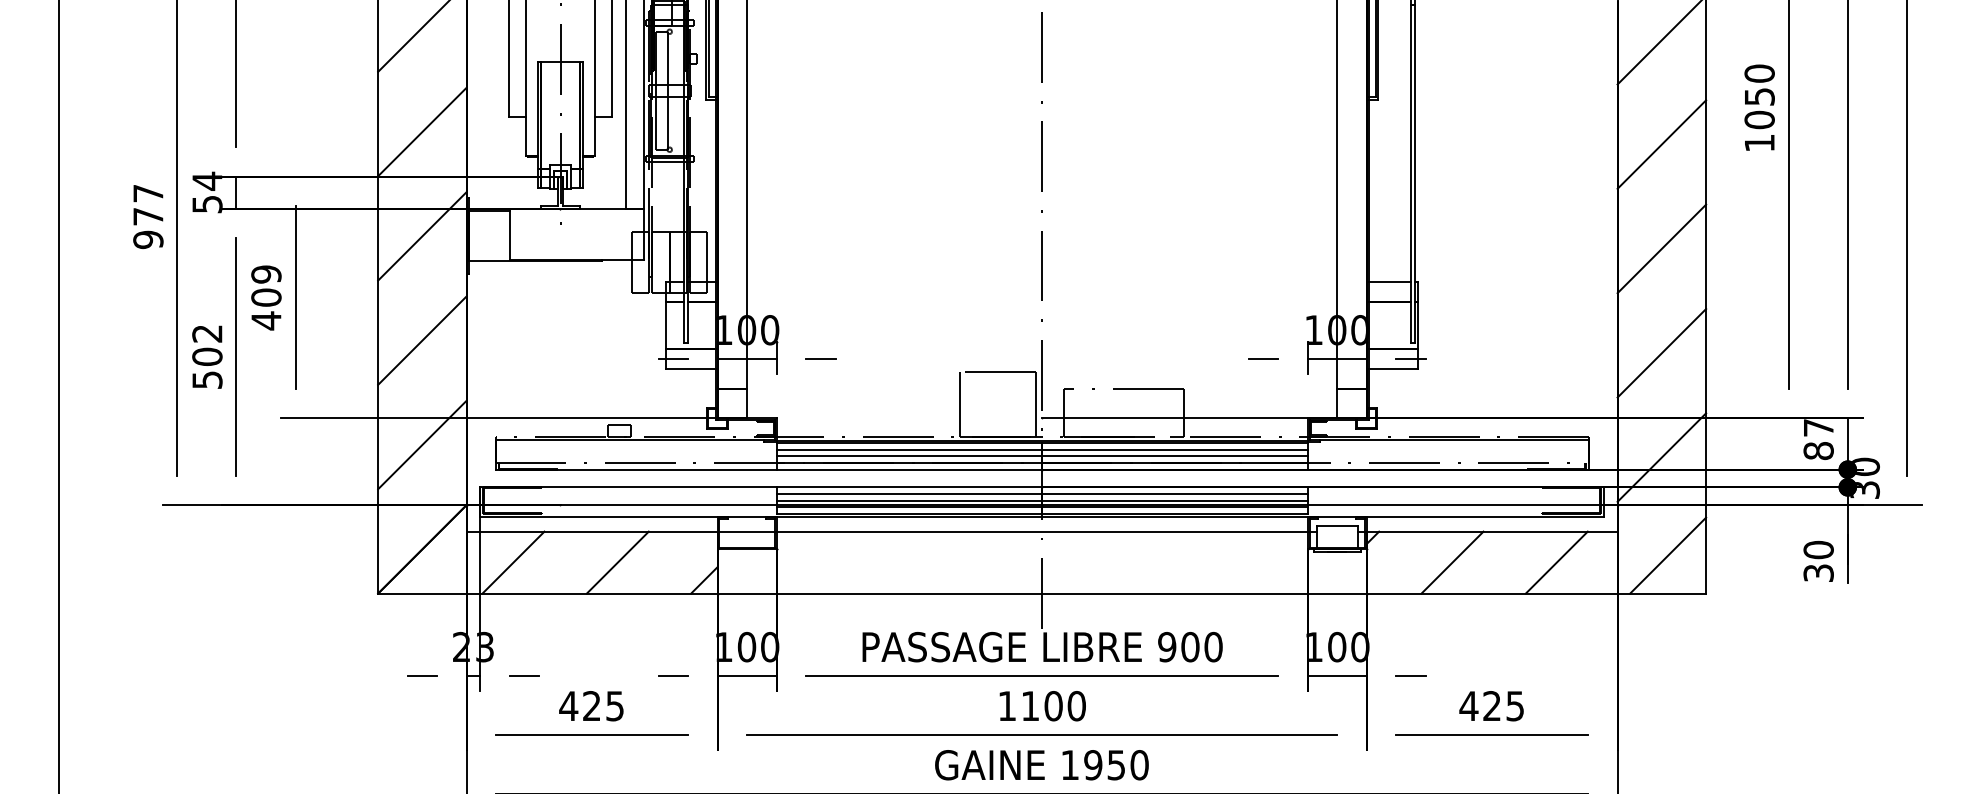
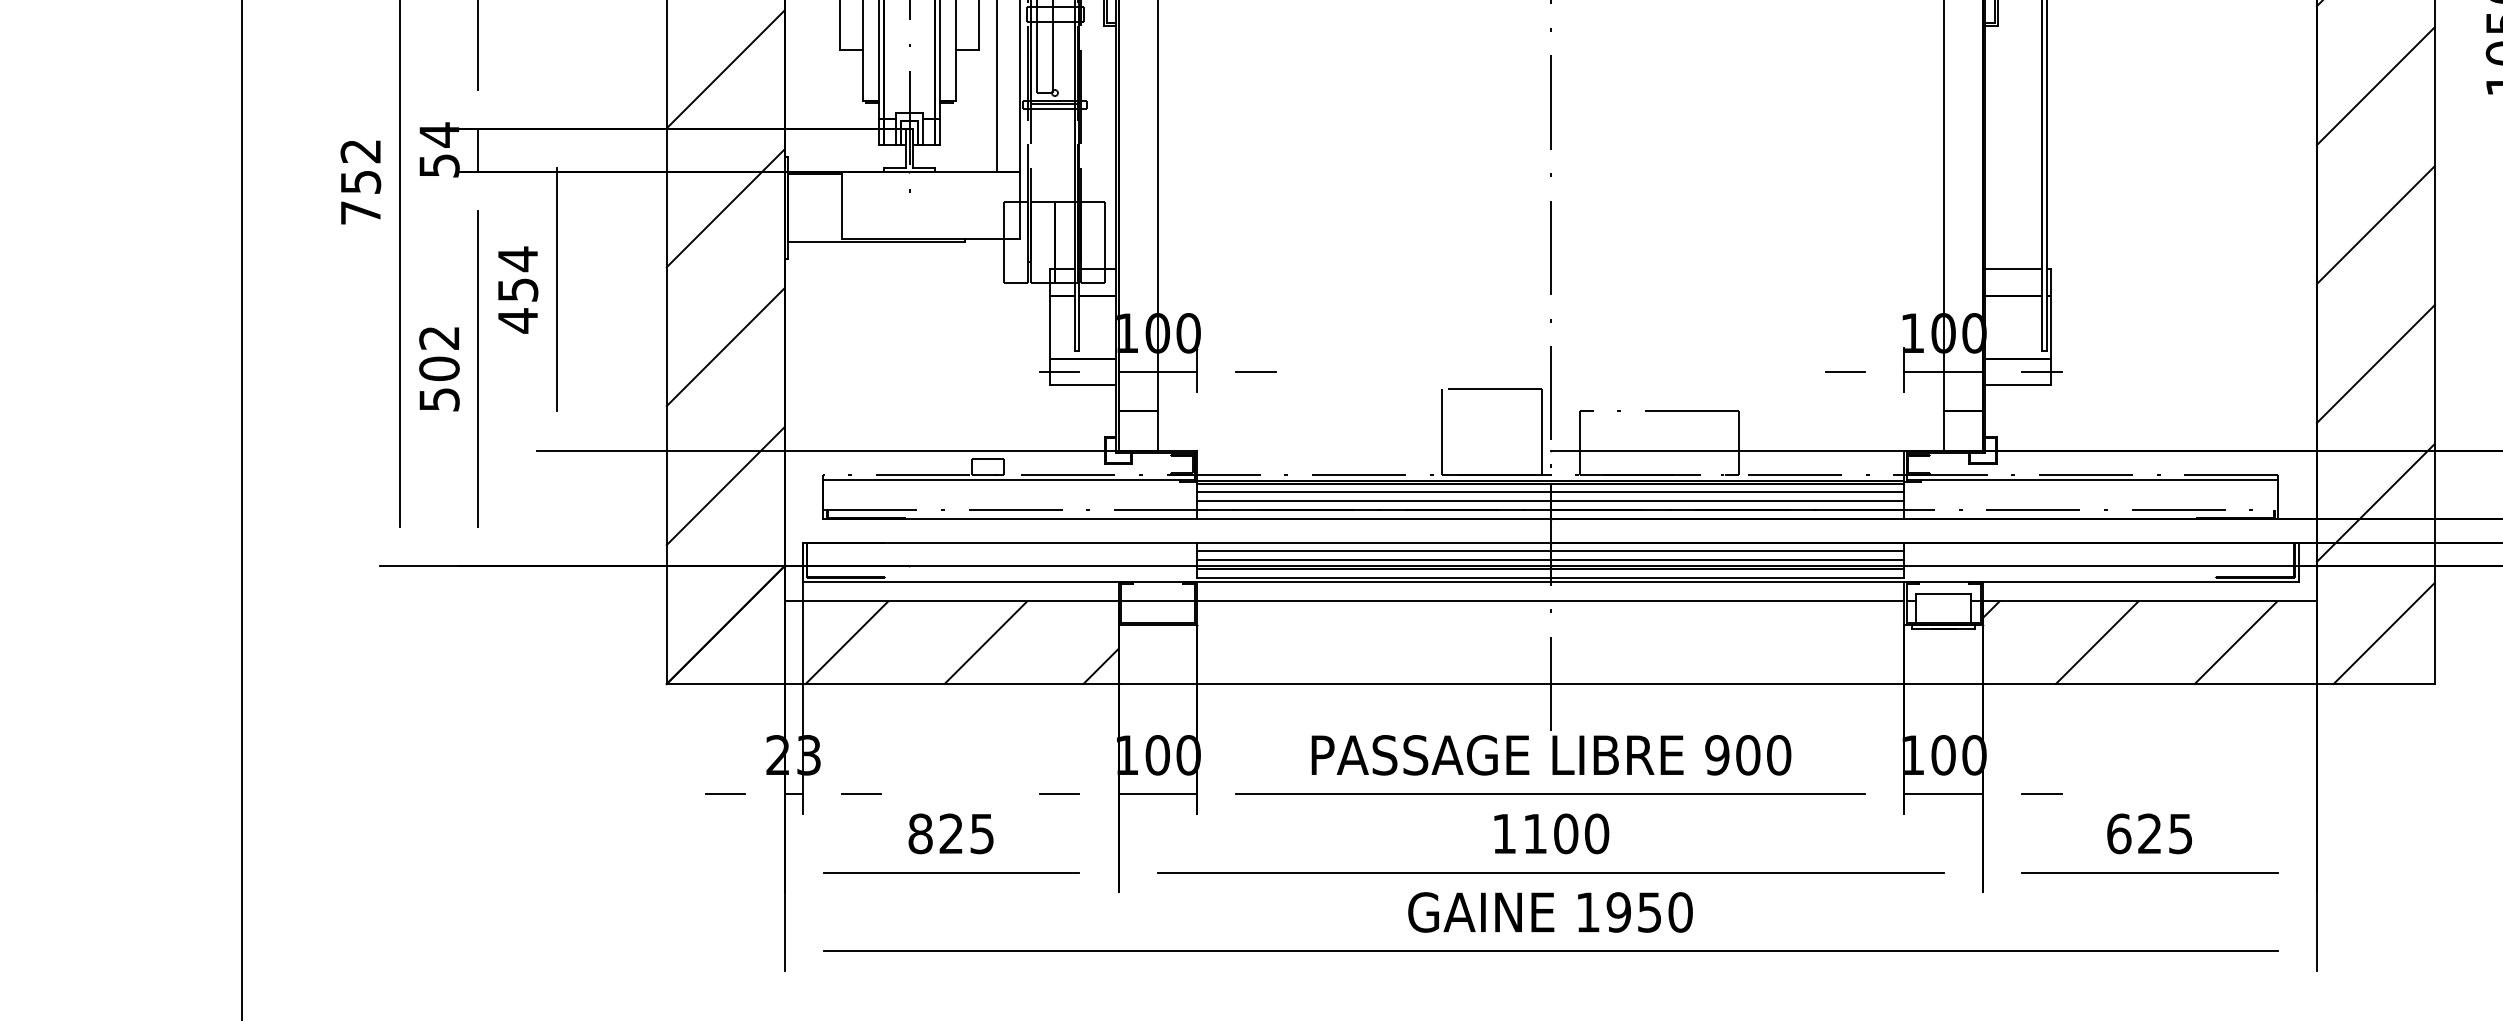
text: (148, 217) -> (361, 183), 977 -> 752
text: (266, 285) -> (518, 273), 409 -> 454
text: (568, 706) -> (920, 834), 425 -> 825
text: (1468, 706) -> (2118, 834), 425 -> 625

